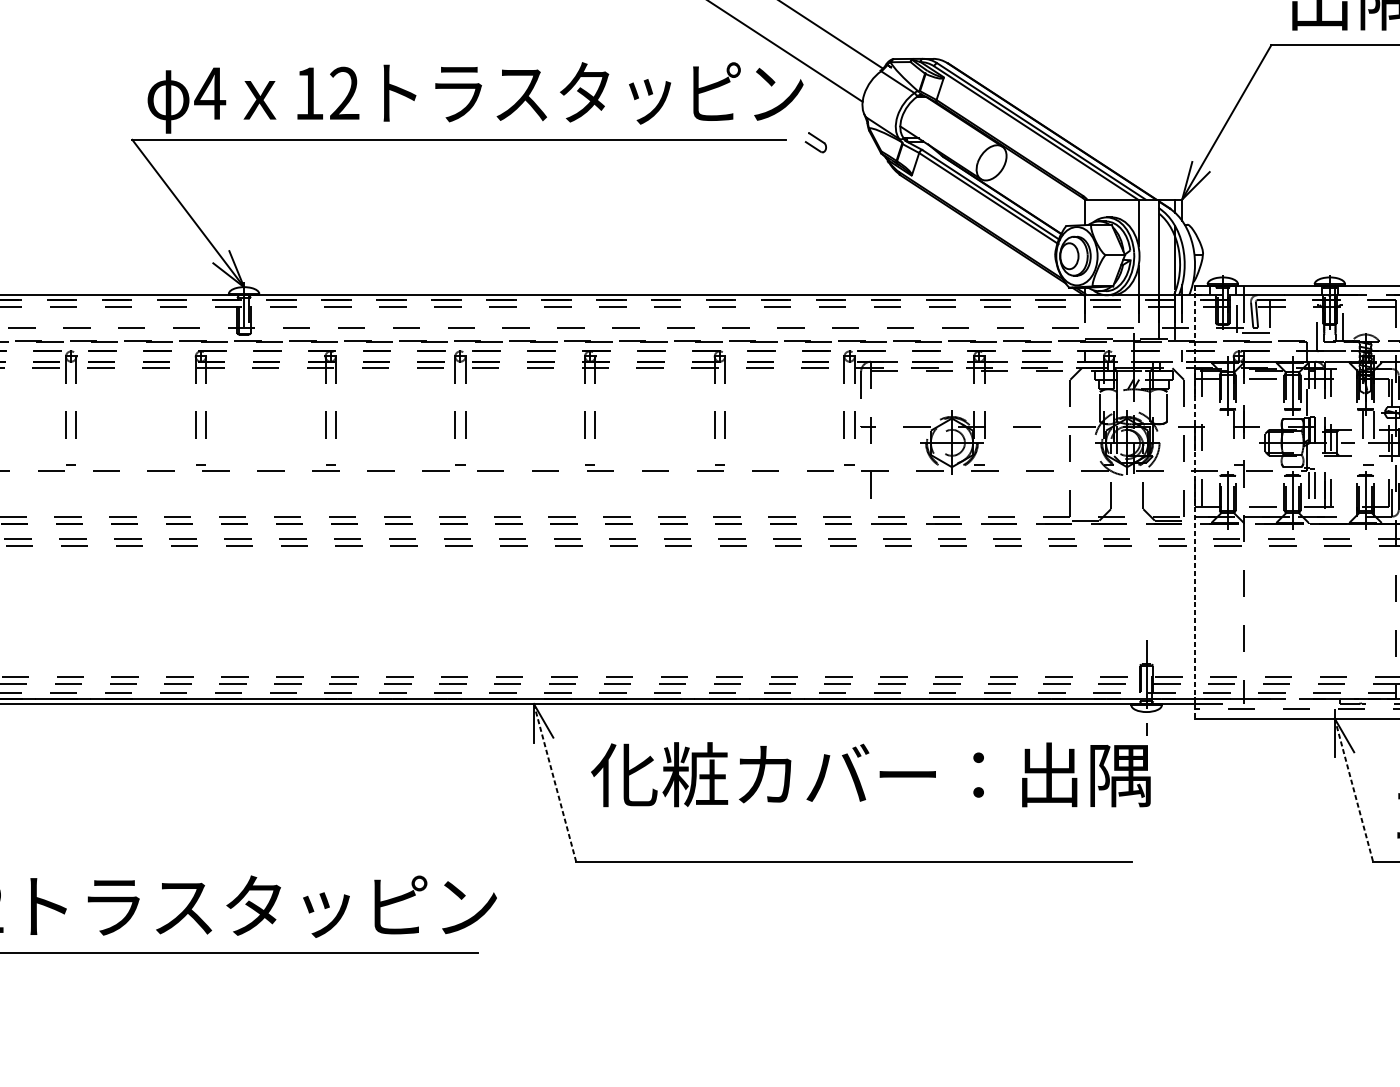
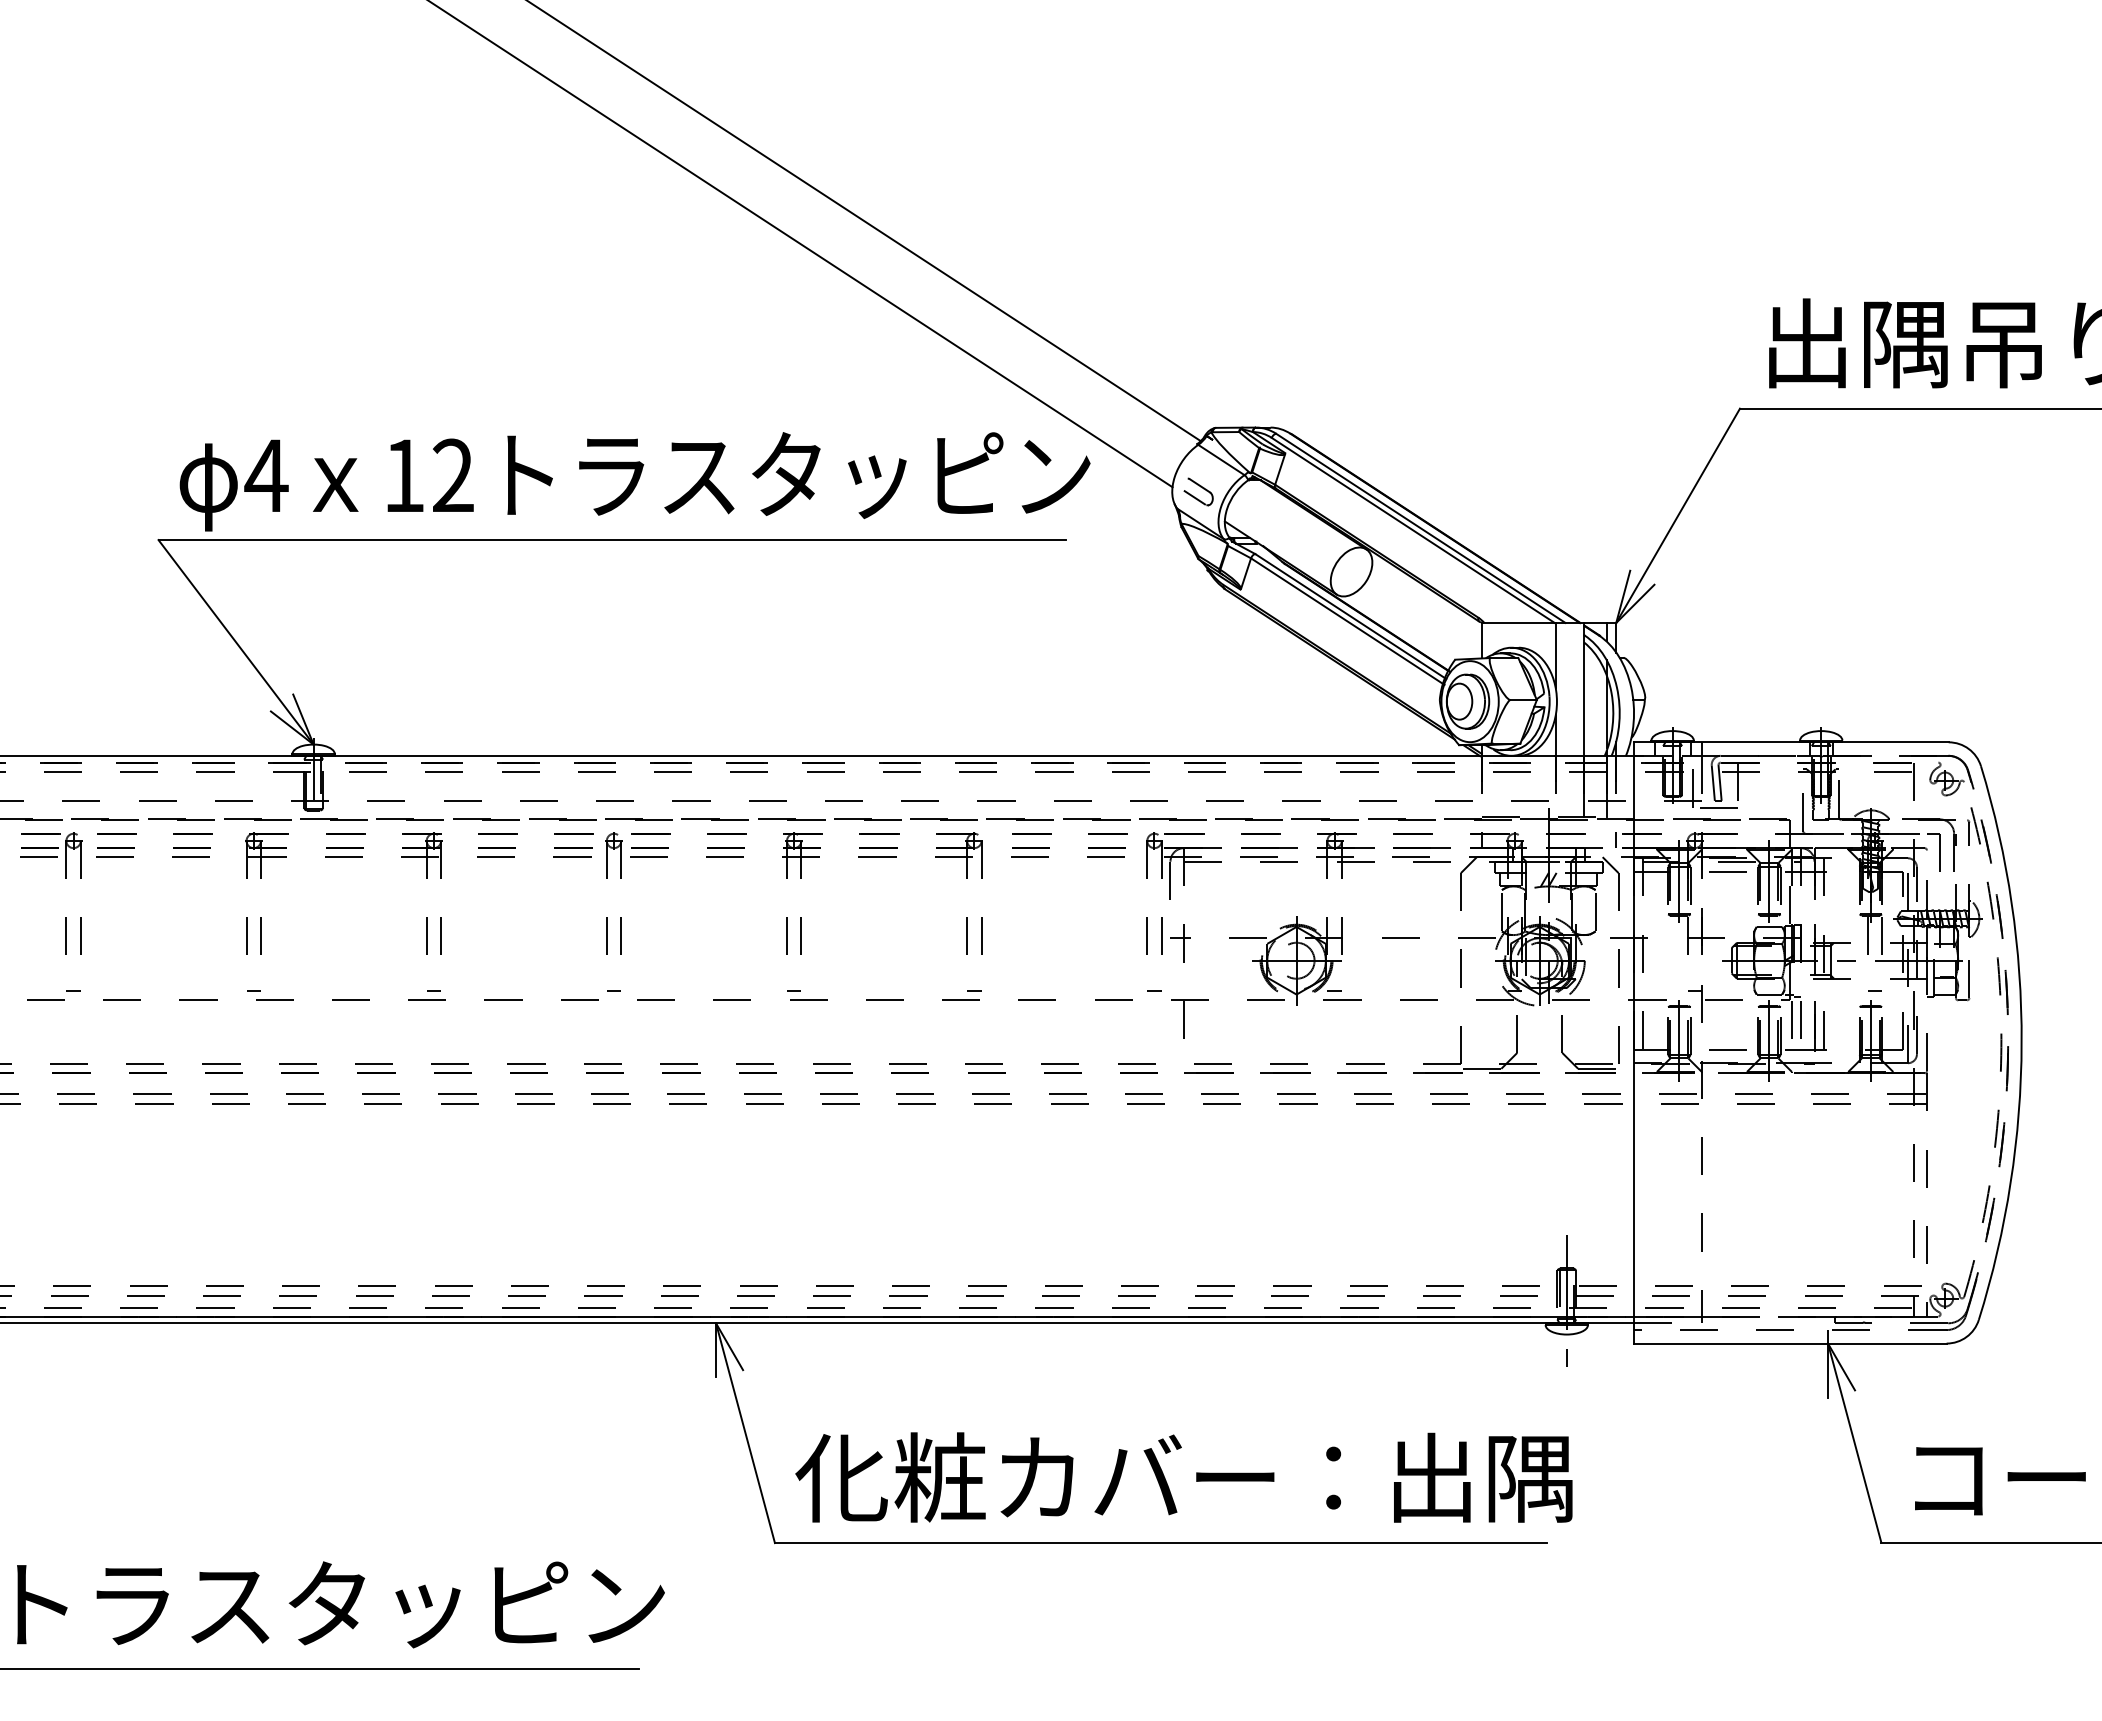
part: (815, 142) -> (1198, 491), moved
line: (1195, 501) -> (1634, 1042), dashed -> solid
text: (870, 774) -> (1183, 1477), moved
line: (555, 783) -> (745, 1433), dashed -> solid
line: (1353, 790) -> (1854, 1443), dashed -> solid

